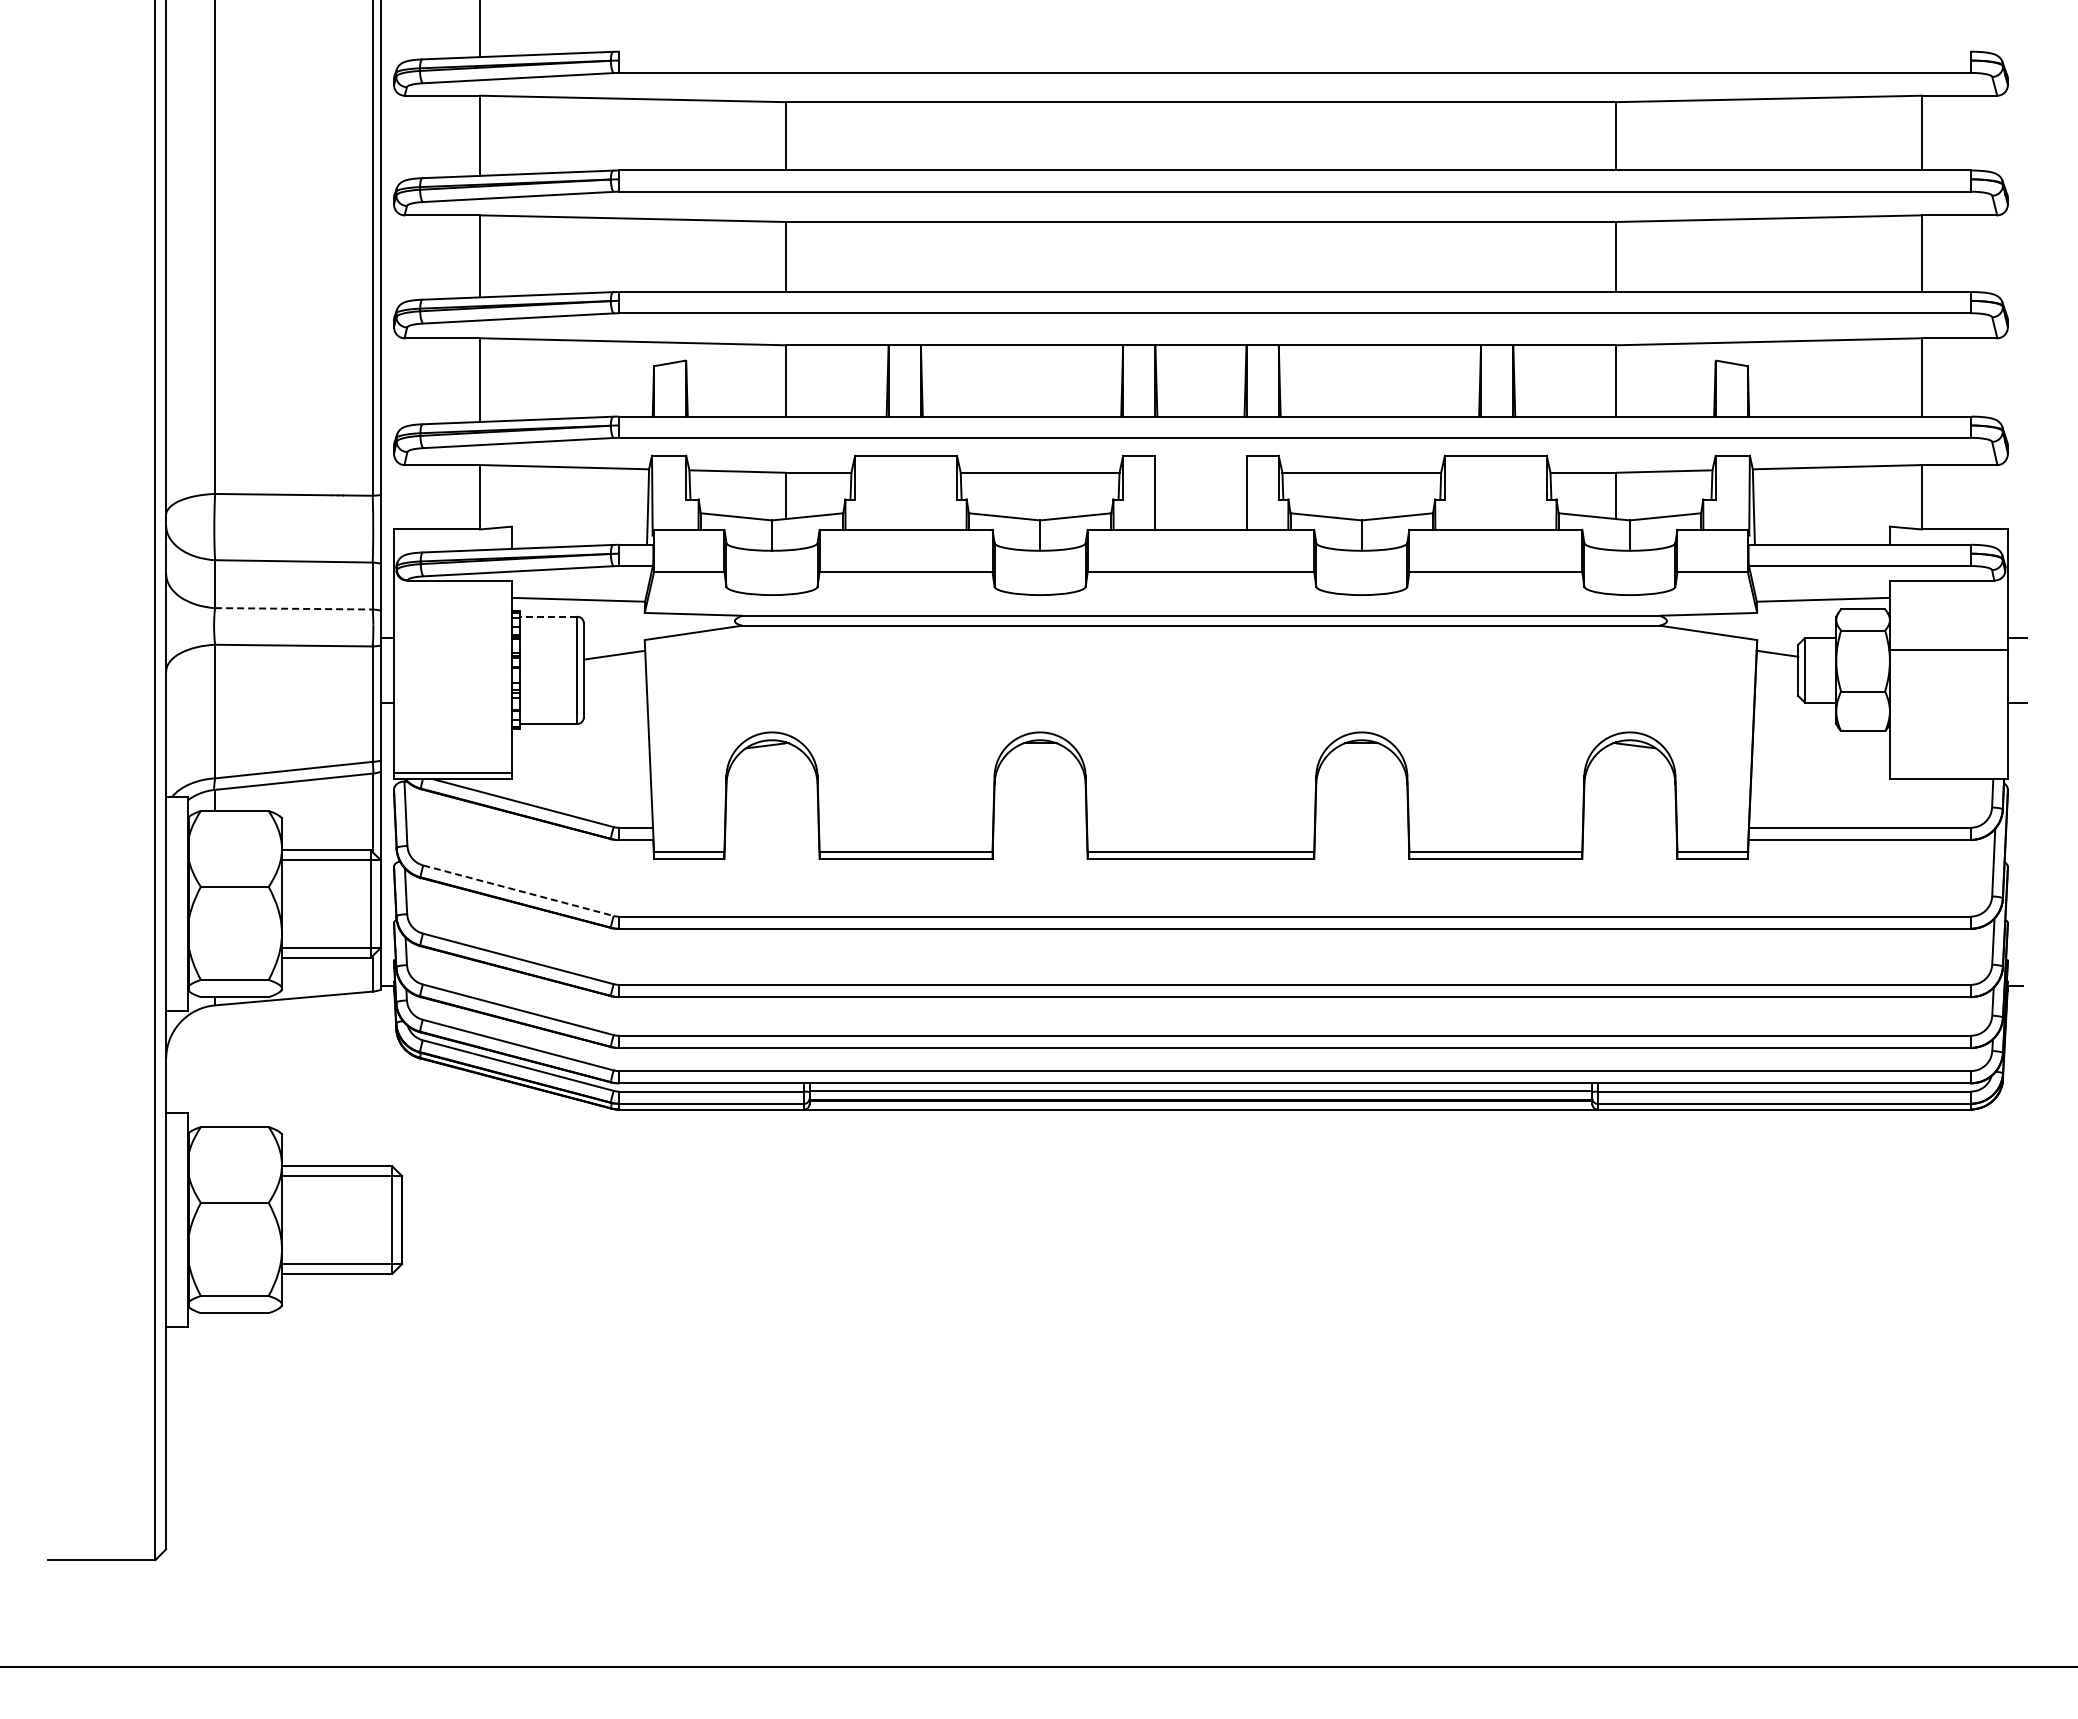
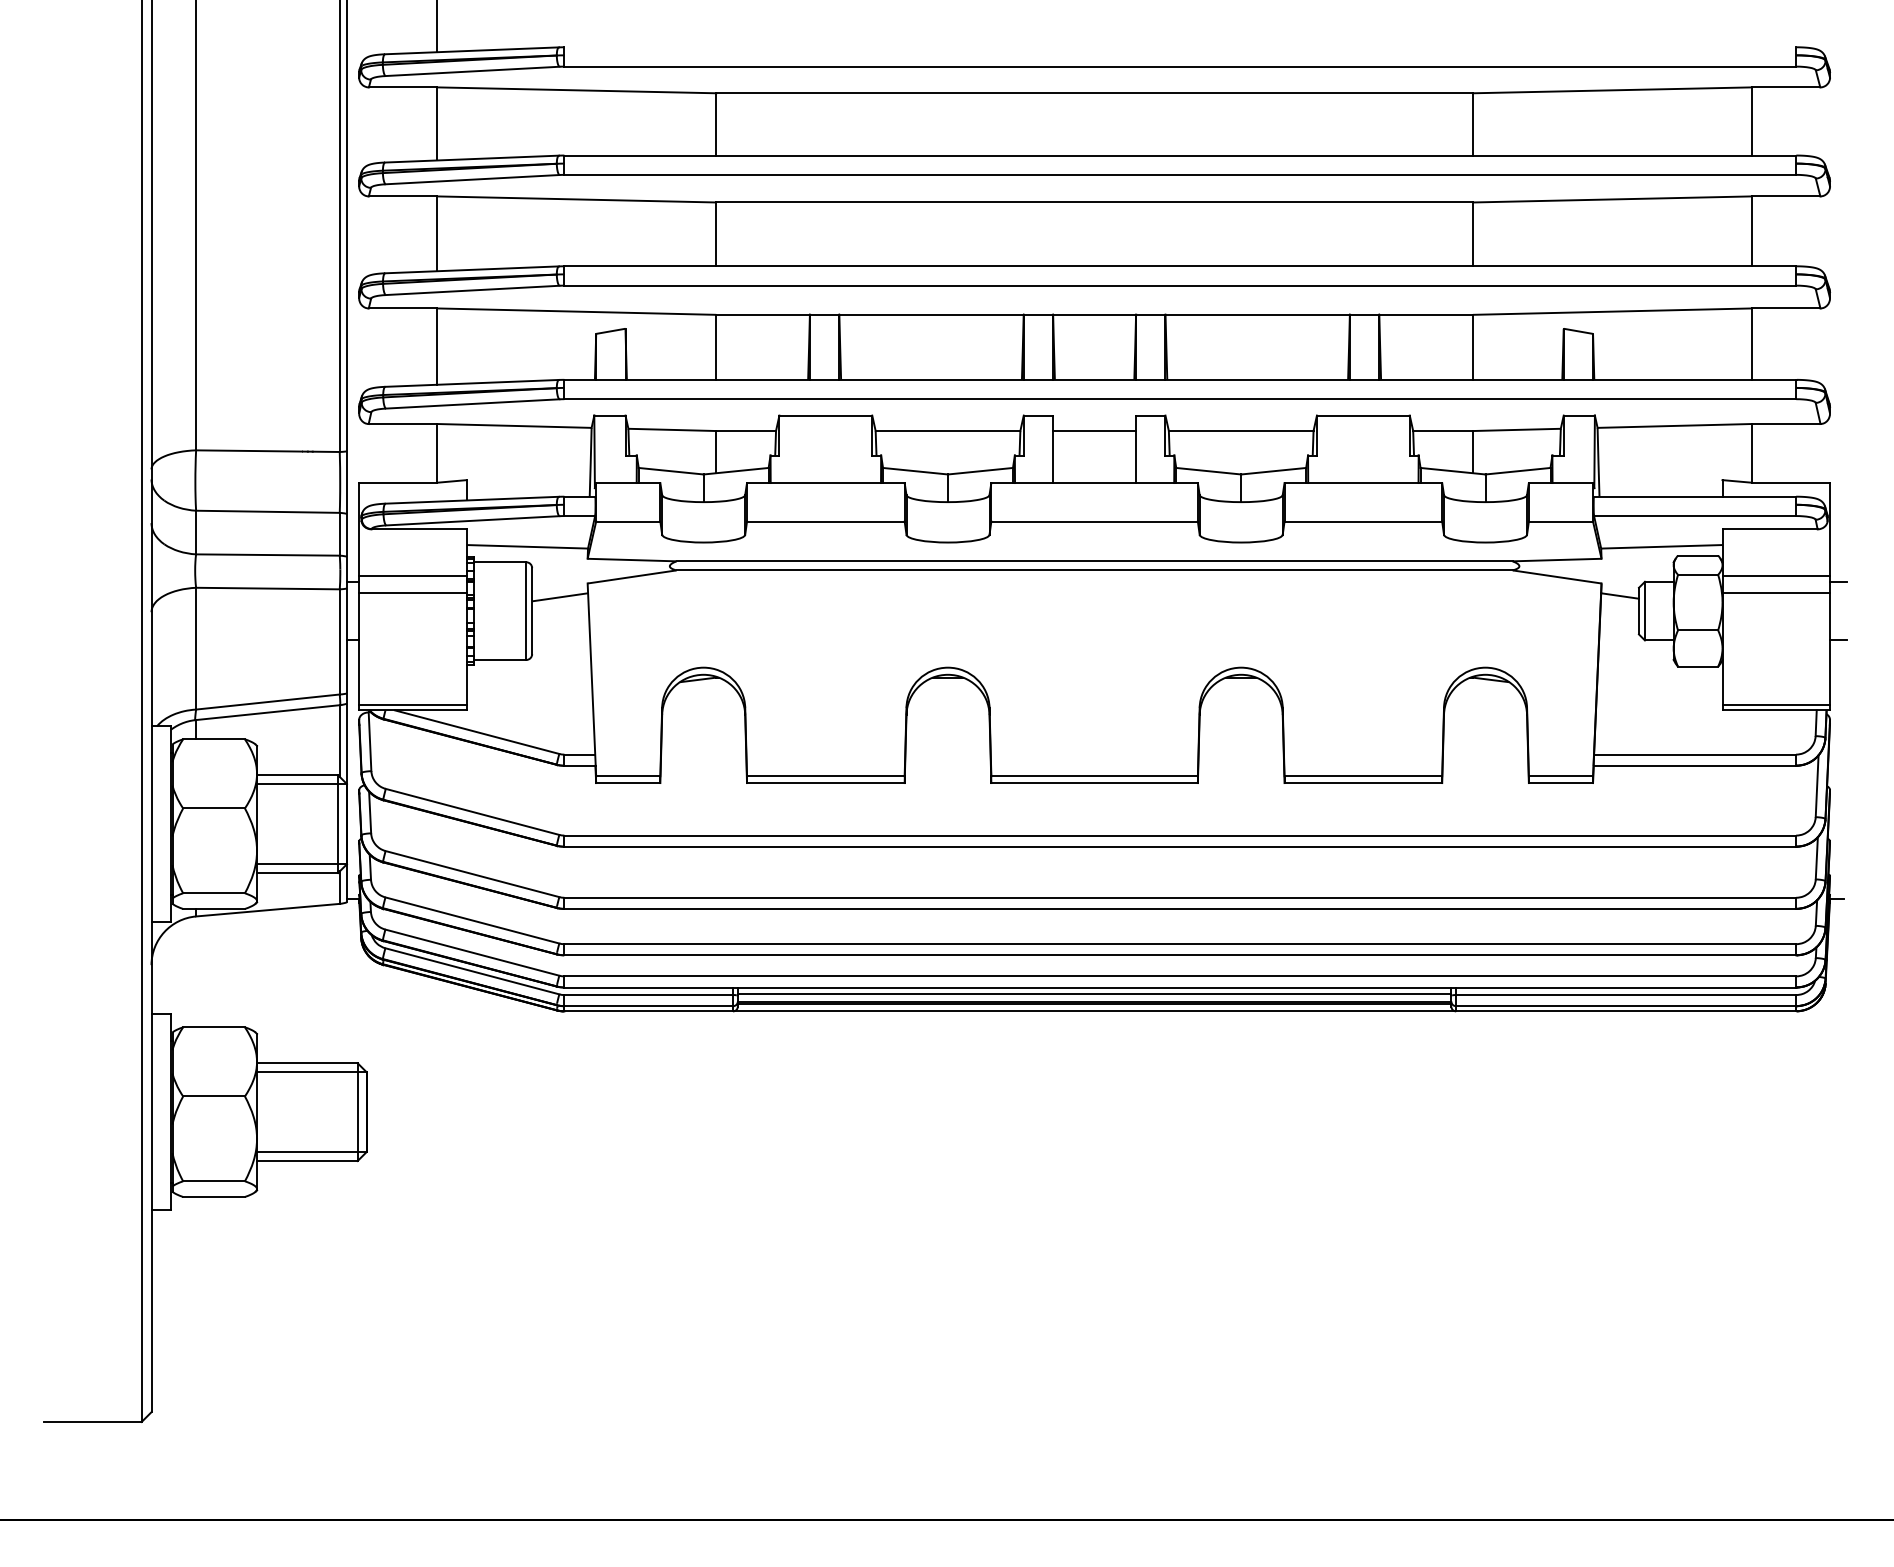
line: (1200, 472) -> (1094, 430), added
line: (293, 608) -> (267, 554), dashed -> solid
line: (548, 616) -> (499, 562), dashed -> solid
line: (453, 631) -> (413, 575), added
line: (1948, 631) -> (1775, 575), added
line: (453, 649) -> (413, 592), added
line: (1948, 773) -> (1775, 705), added
line: (518, 890) -> (472, 811), dashed -> solid

